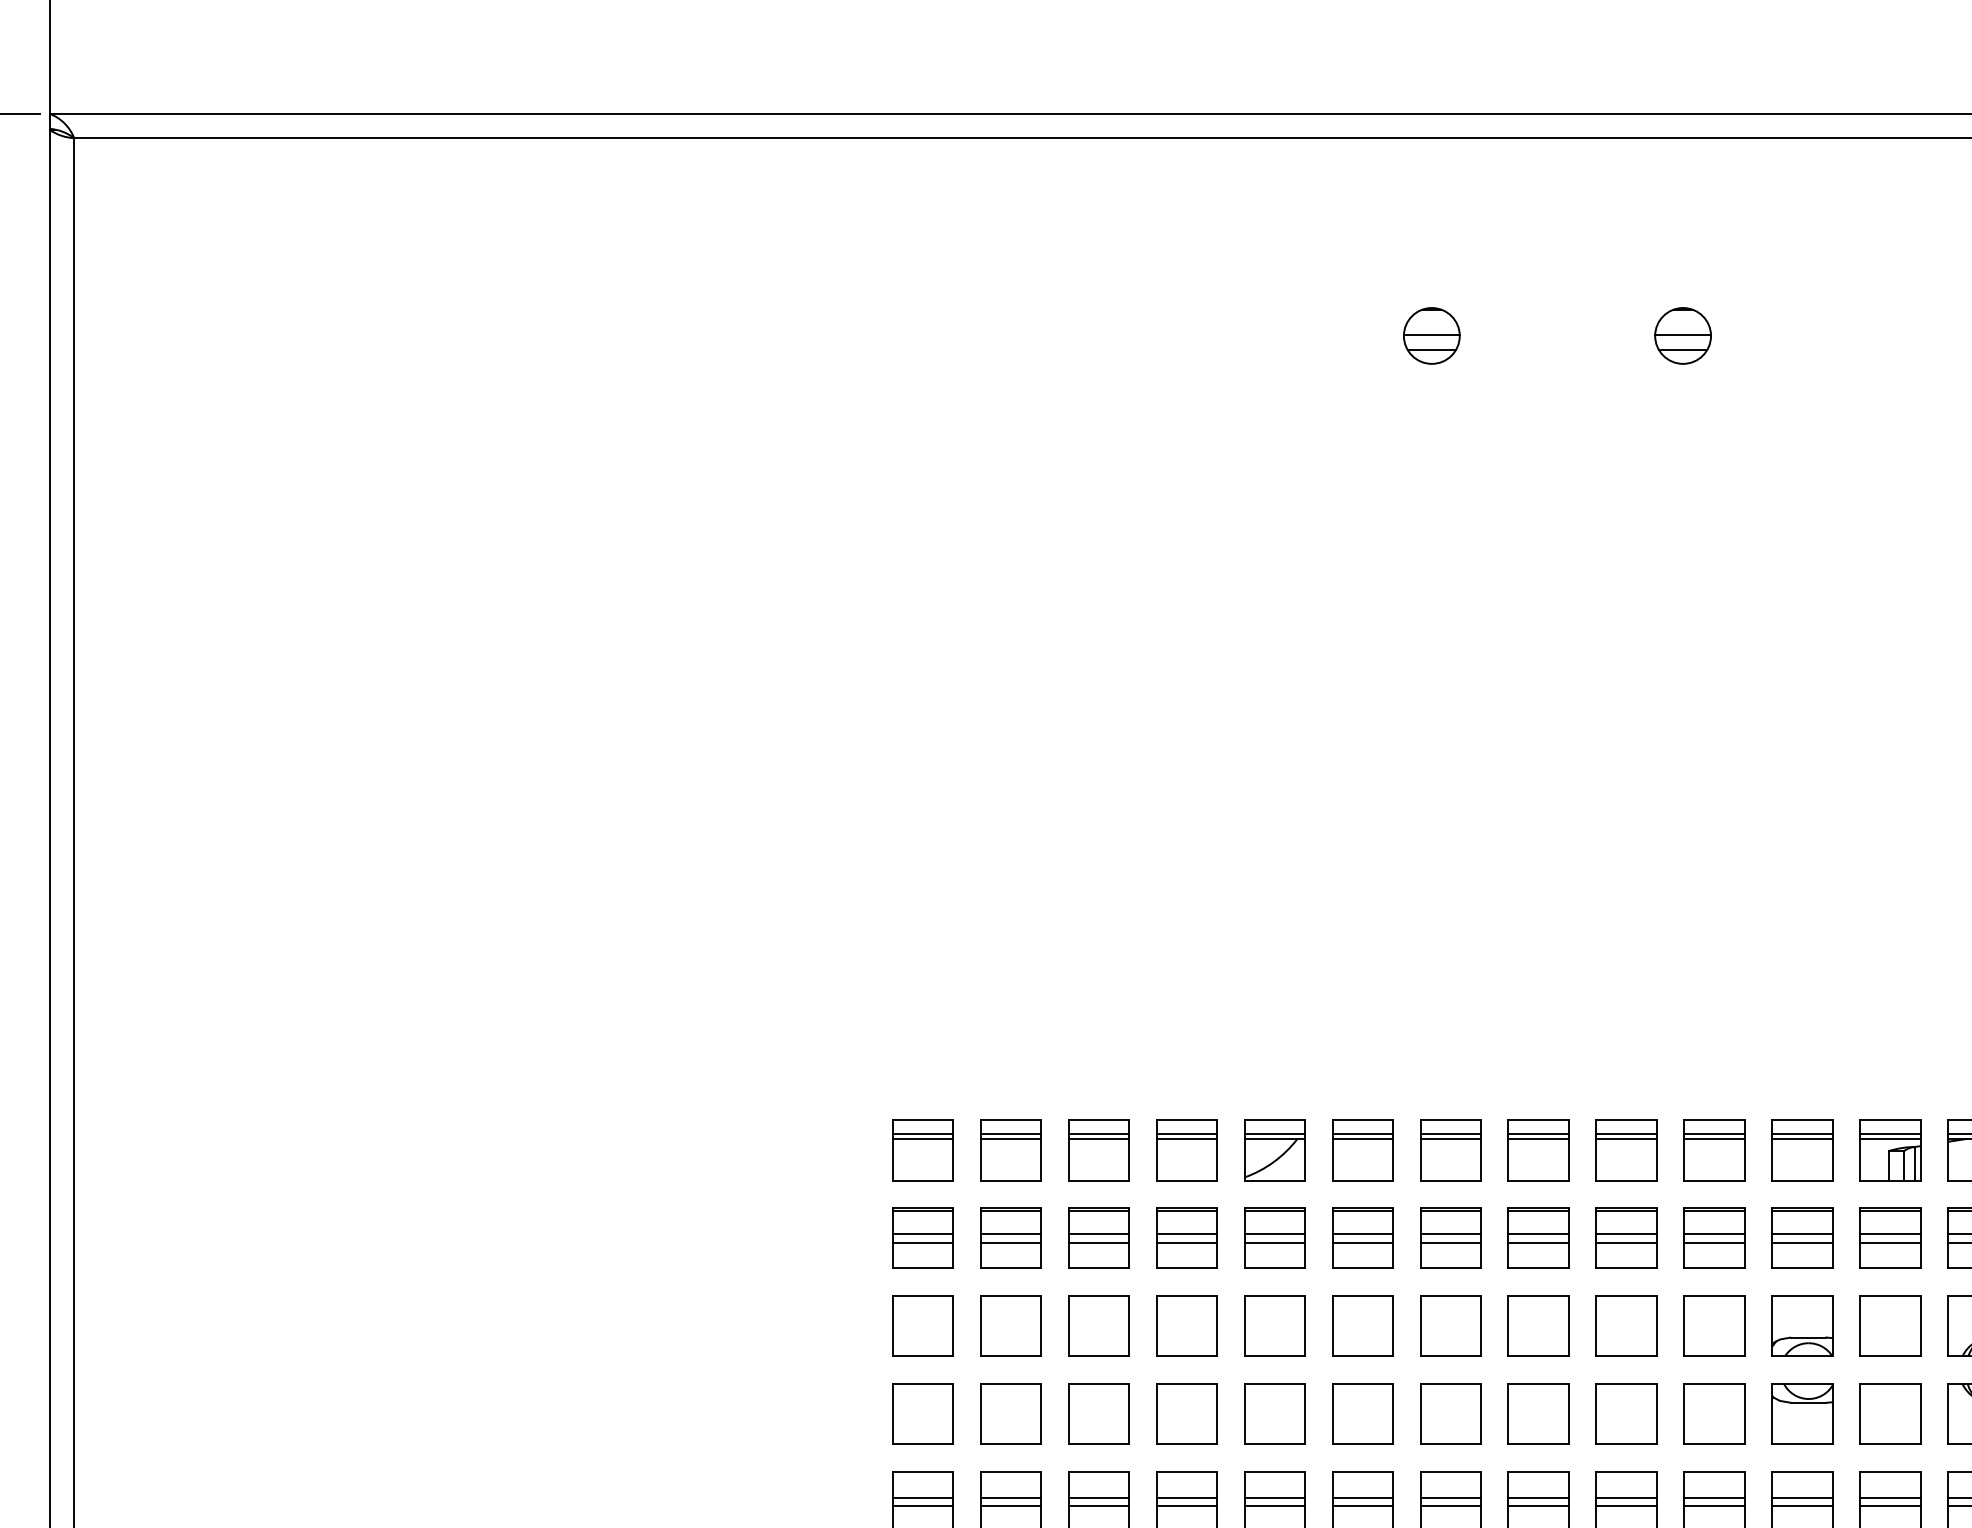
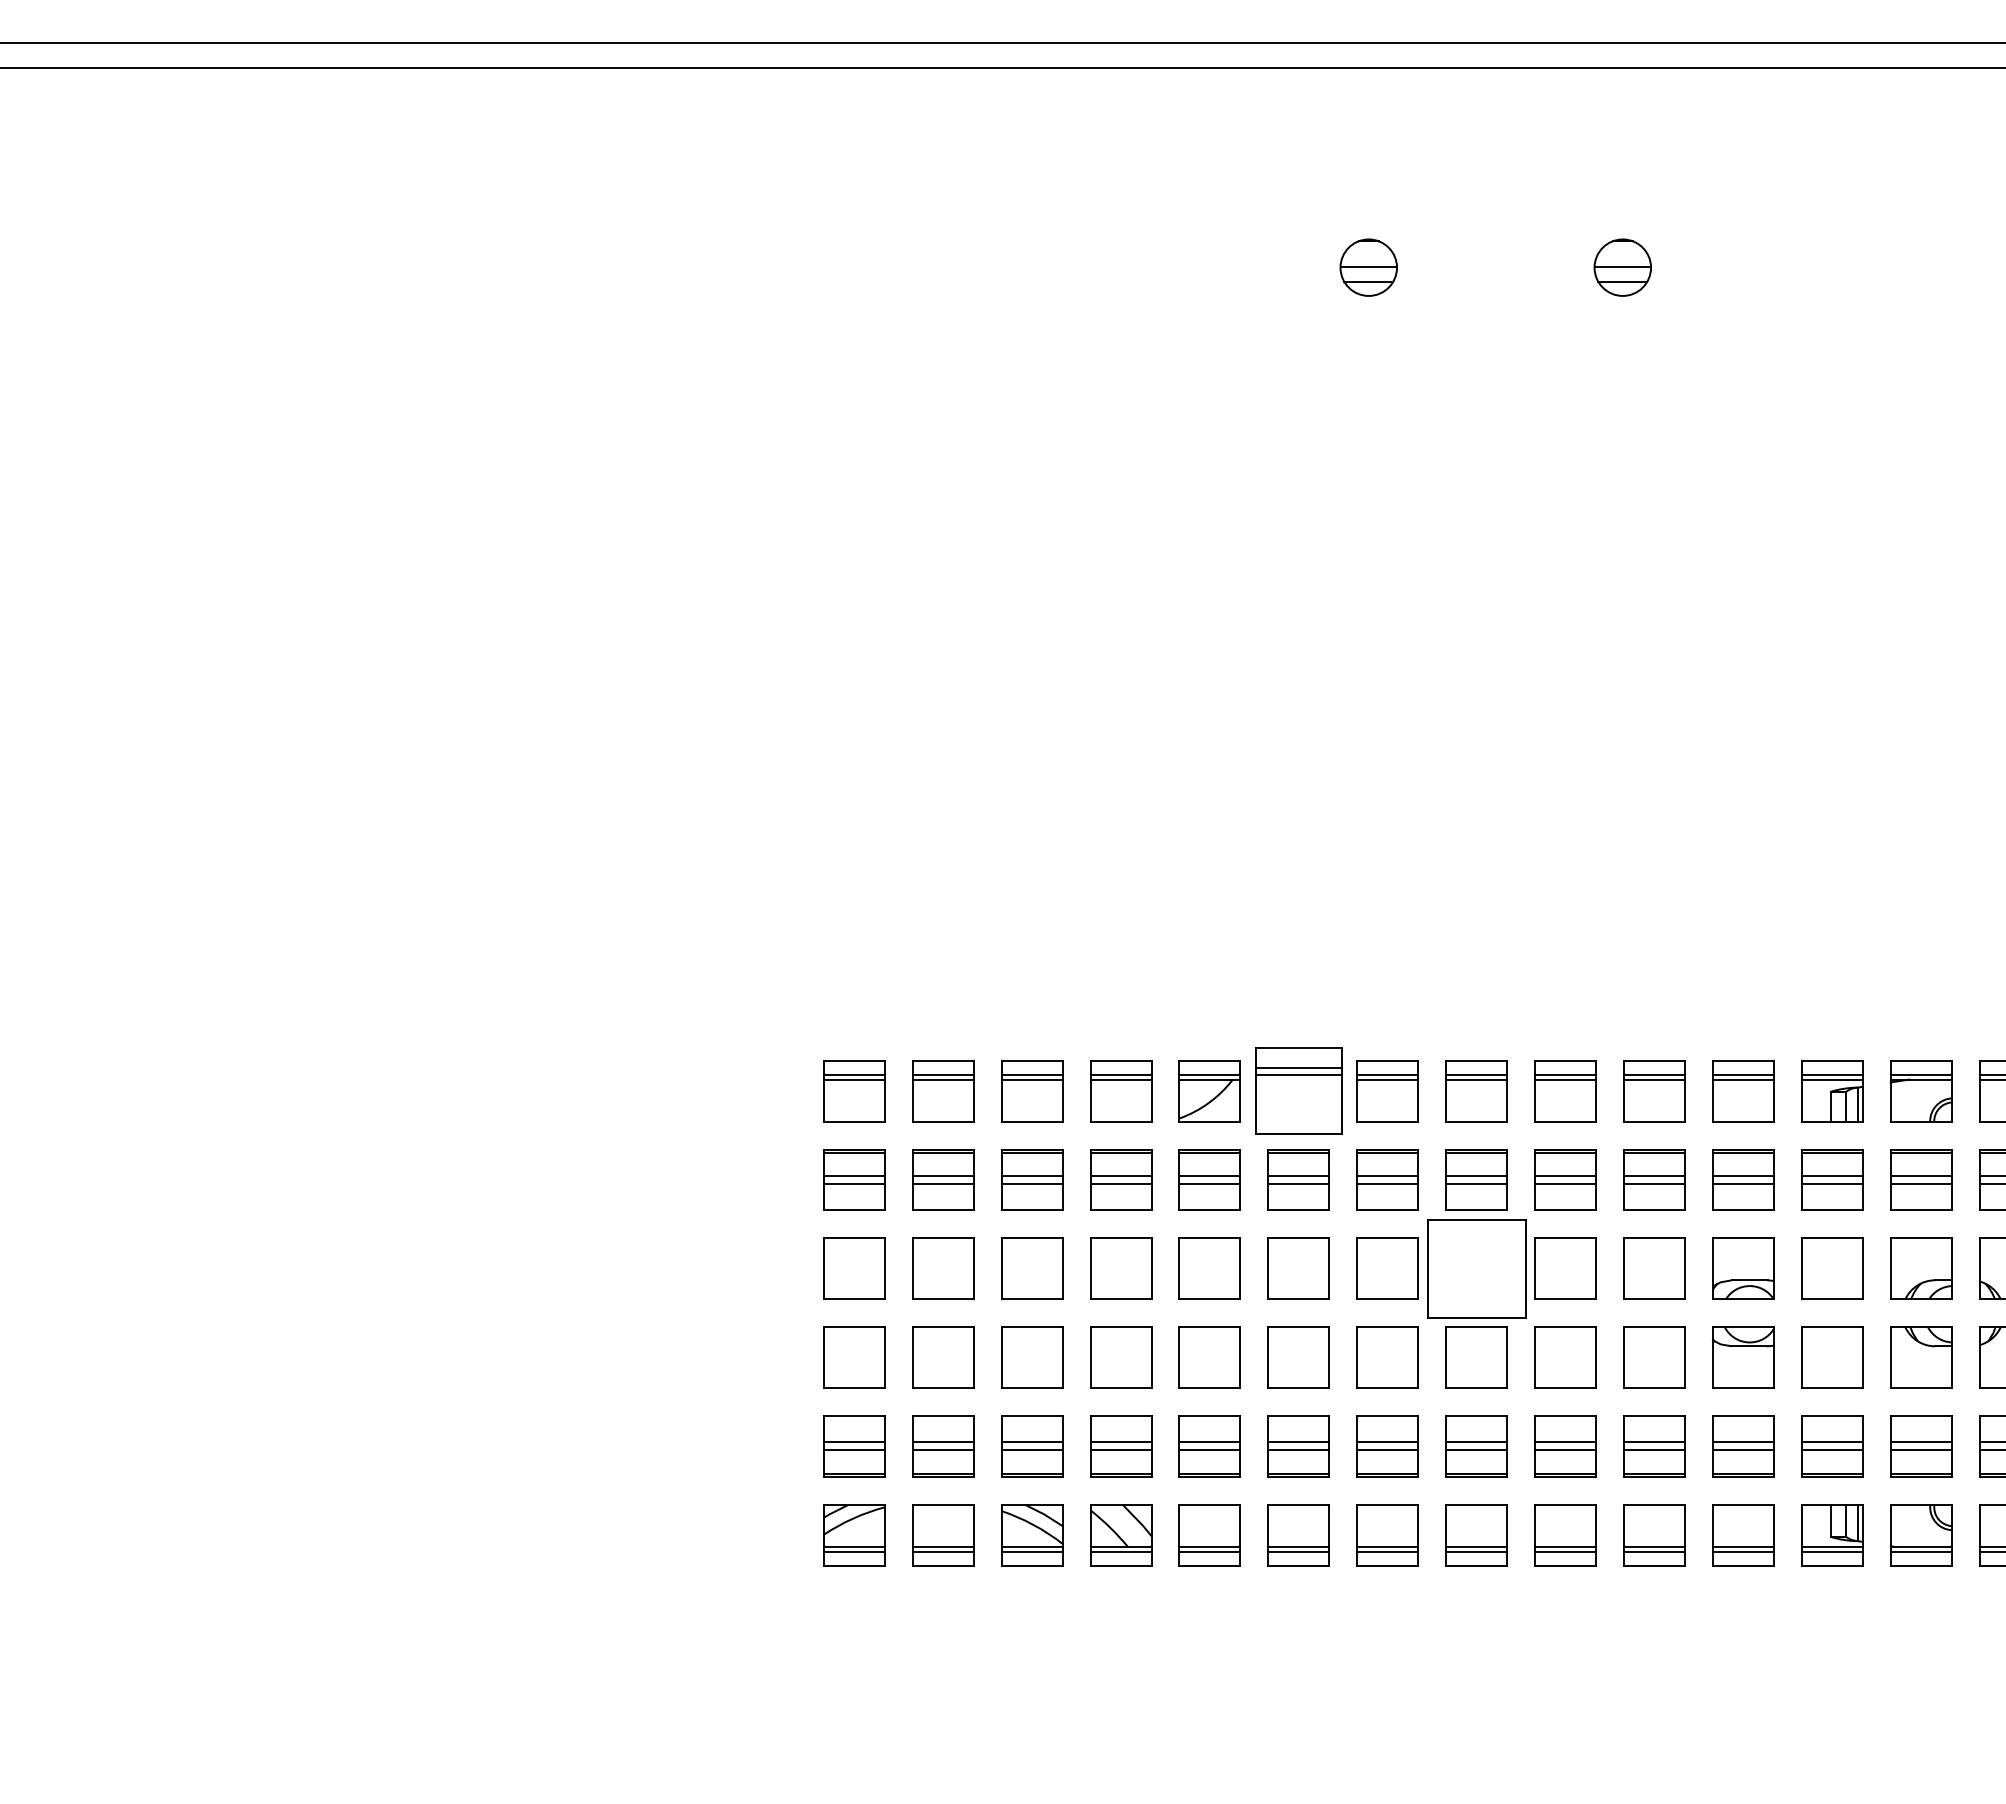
part: (1362, 1150) -> (1298, 1091), size x1.4
part: (1538, 1325) -> (1476, 1268), size x1.6

